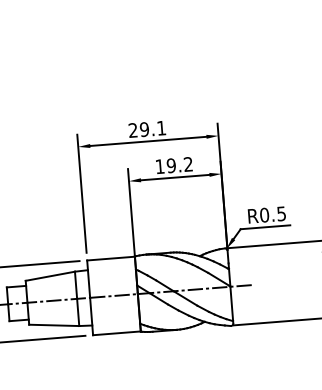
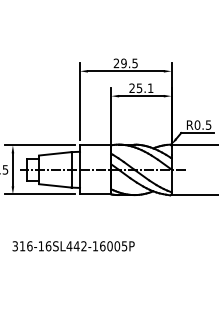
text: (160, 128) -> (134, 63), 29.1 -> 29.5
text: (174, 164) -> (141, 87), 19.2 -> 25.1

